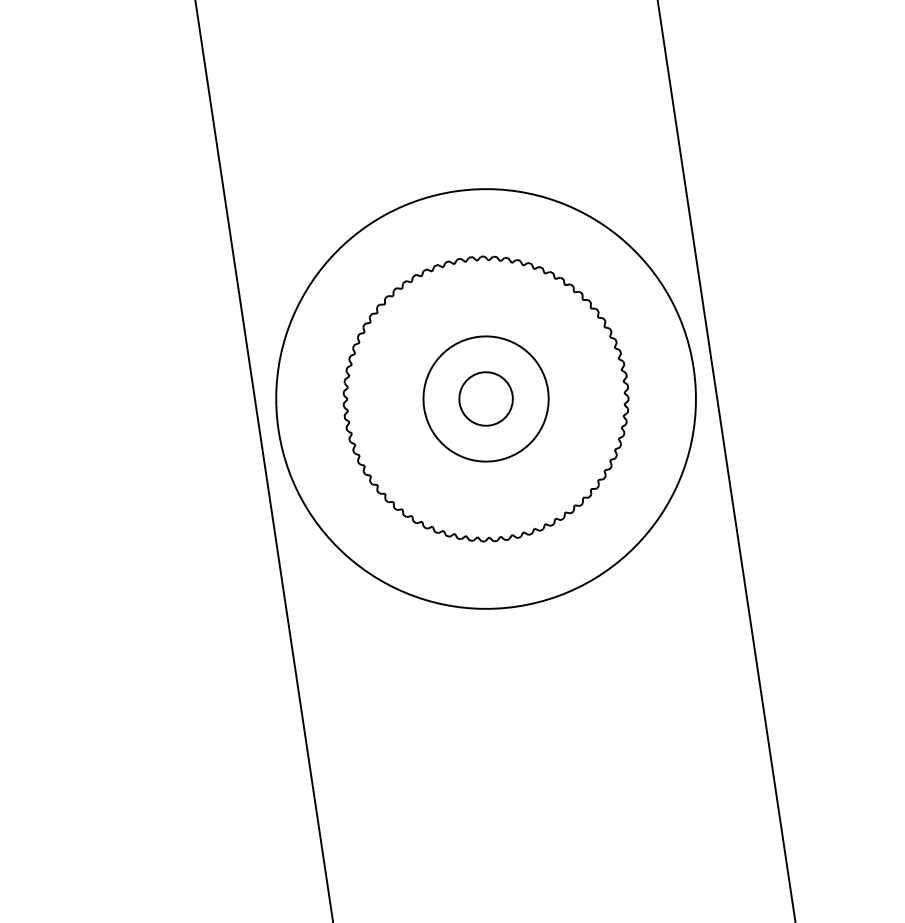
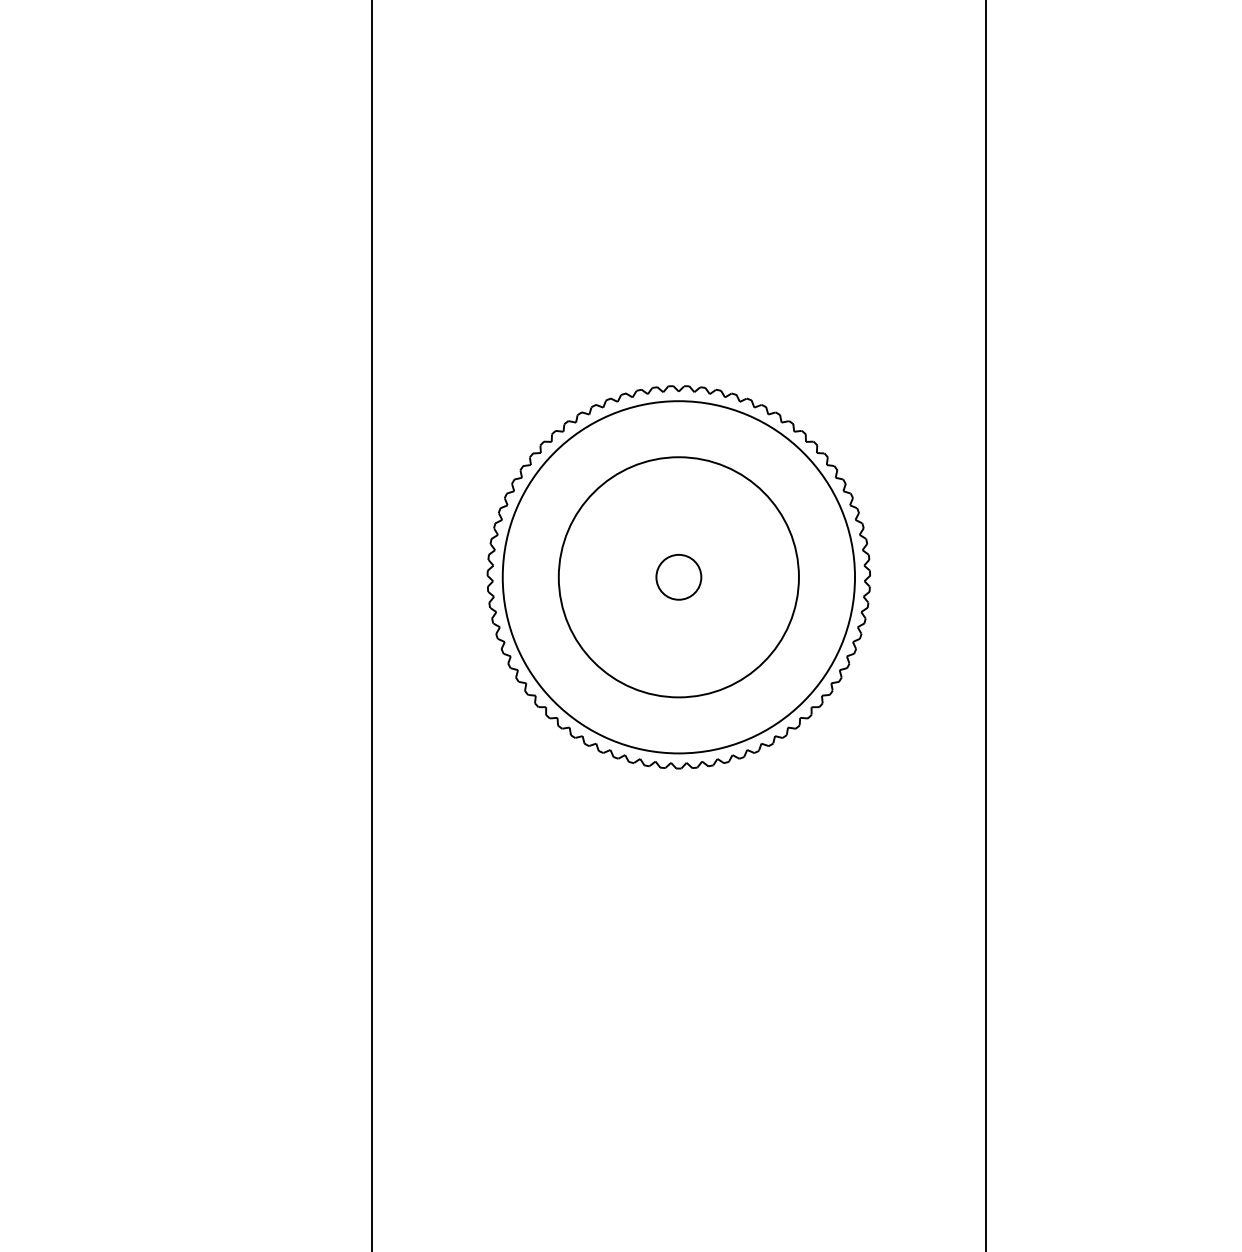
circle: (485, 398) -> (678, 576), size x0.62
circle: (485, 399) -> (678, 577), size x0.62
circle: (485, 399) -> (678, 577), size x1.43

